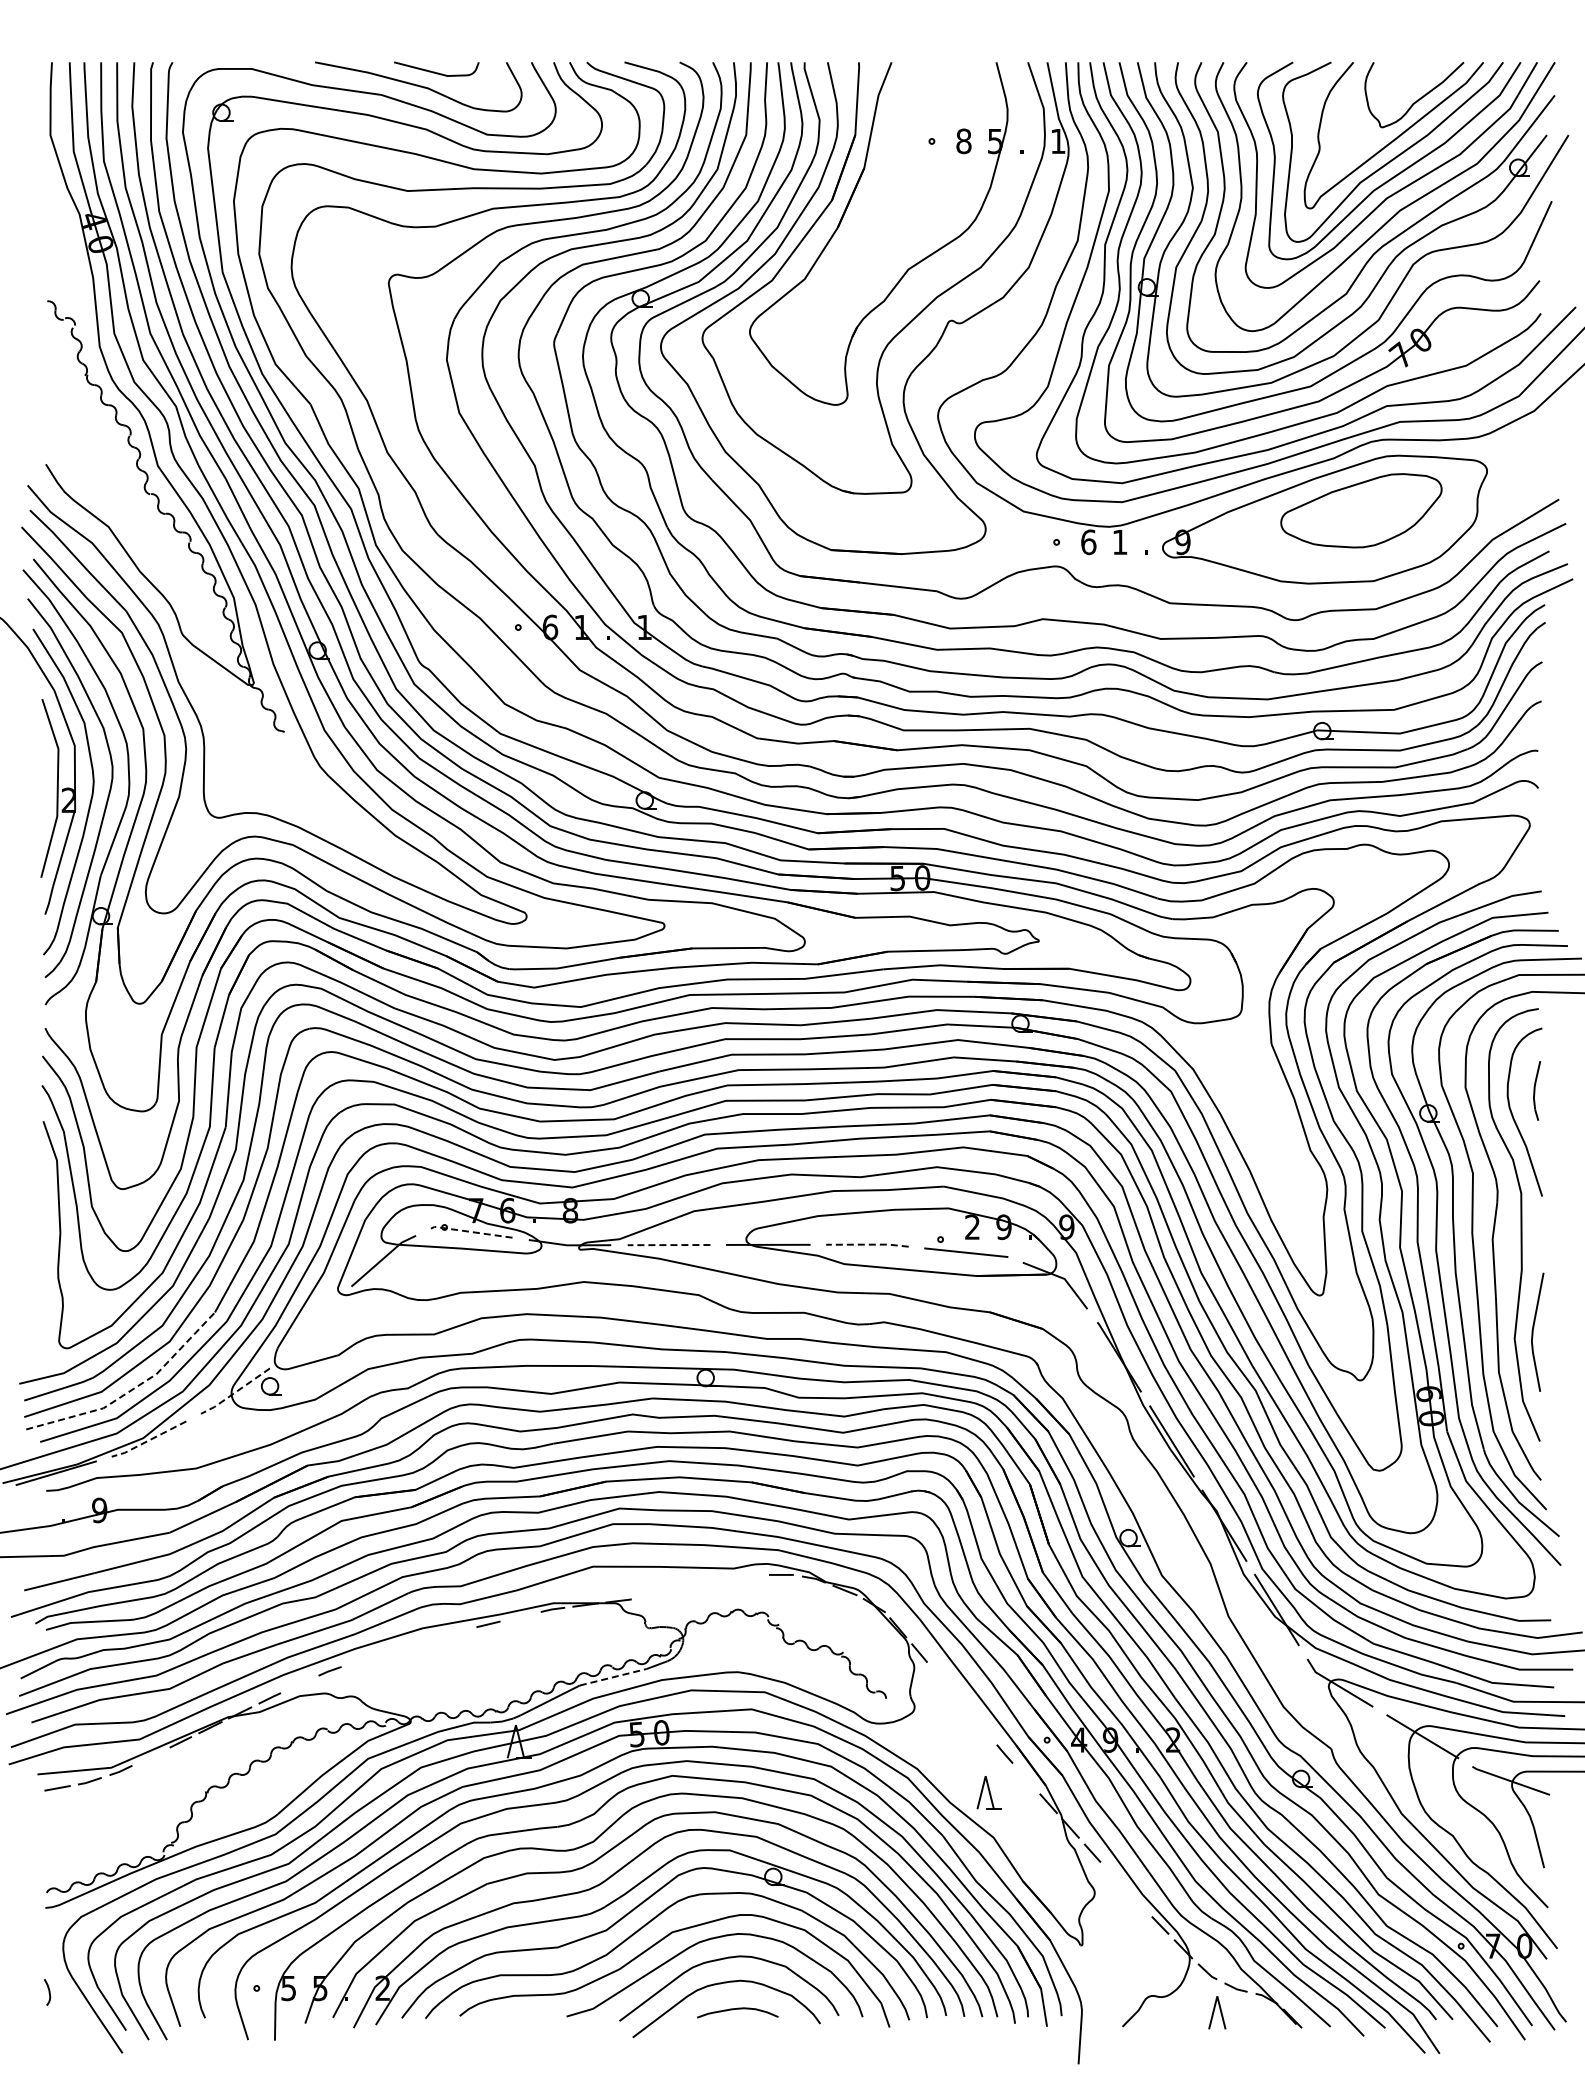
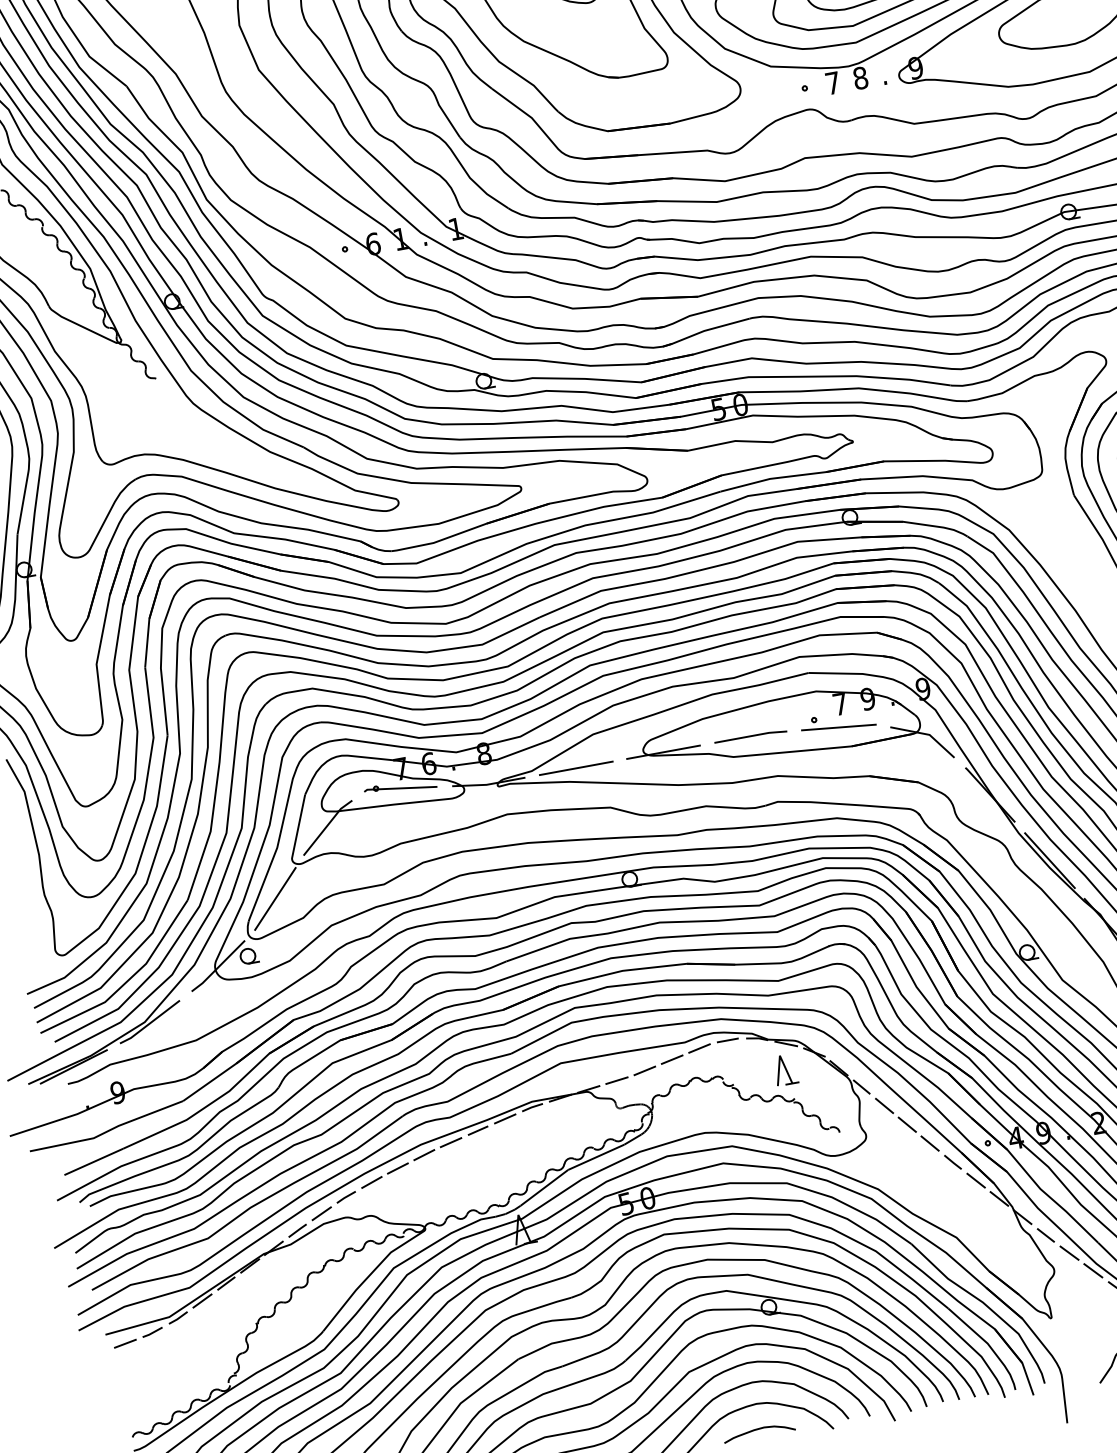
text: (1088, 542) -> (832, 83), 6 -> 7
text: (1119, 542) -> (860, 78), 1 -> 8
text: (972, 1226) -> (840, 703), 2 -> 7
line: (470, 1231) -> (399, 788), dashed -> solid
line: (867, 1244) -> (750, 736), dashed -> solid
line: (668, 1245) -> (575, 768), dashed -> solid
line: (311, 1328) -> (275, 898), added
line: (132, 1389) -> (127, 981), dashed -> solid
line: (235, 1392) -> (218, 967), dashed -> solid
line: (148, 1440) -> (149, 1023), dashed -> solid
line: (748, 1577) -> (699, 1047), added
line: (716, 1584) -> (672, 1059), added
line: (683, 1591) -> (644, 1070), added
line: (651, 1596) -> (617, 1080), added
line: (520, 1616) -> (505, 1118), added
line: (456, 1631) -> (451, 1142), added
line: (424, 1640) -> (424, 1155), added
line: (392, 1649) -> (397, 1168), added
line: (360, 1660) -> (371, 1182), added
line: (613, 1677) -> (596, 1157), dashed -> solid
line: (940, 1677) -> (884, 1105), added
line: (299, 1684) -> (321, 1213), added
line: (962, 1703) -> (907, 1124), added
line: (983, 1728) -> (930, 1143), added
line: (150, 1756) -> (202, 1300), added
line: (1026, 1778) -> (975, 1180), added
part: (988, 1792) -> (784, 1069), moved
line: (1114, 1877) -> (1069, 1253), added
line: (1137, 1901) -> (1093, 1270), added

